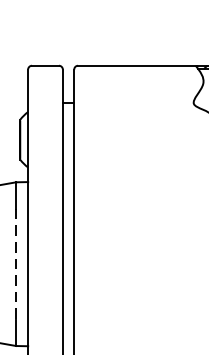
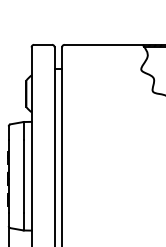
line: (15, 264) -> (23, 176), dashed -> solid

